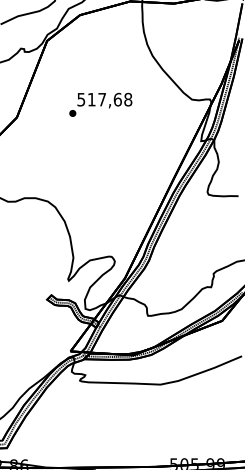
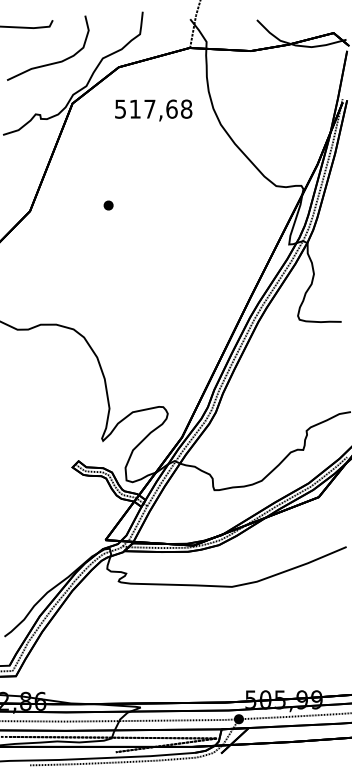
text: (104, 100) -> (153, 110), moved

